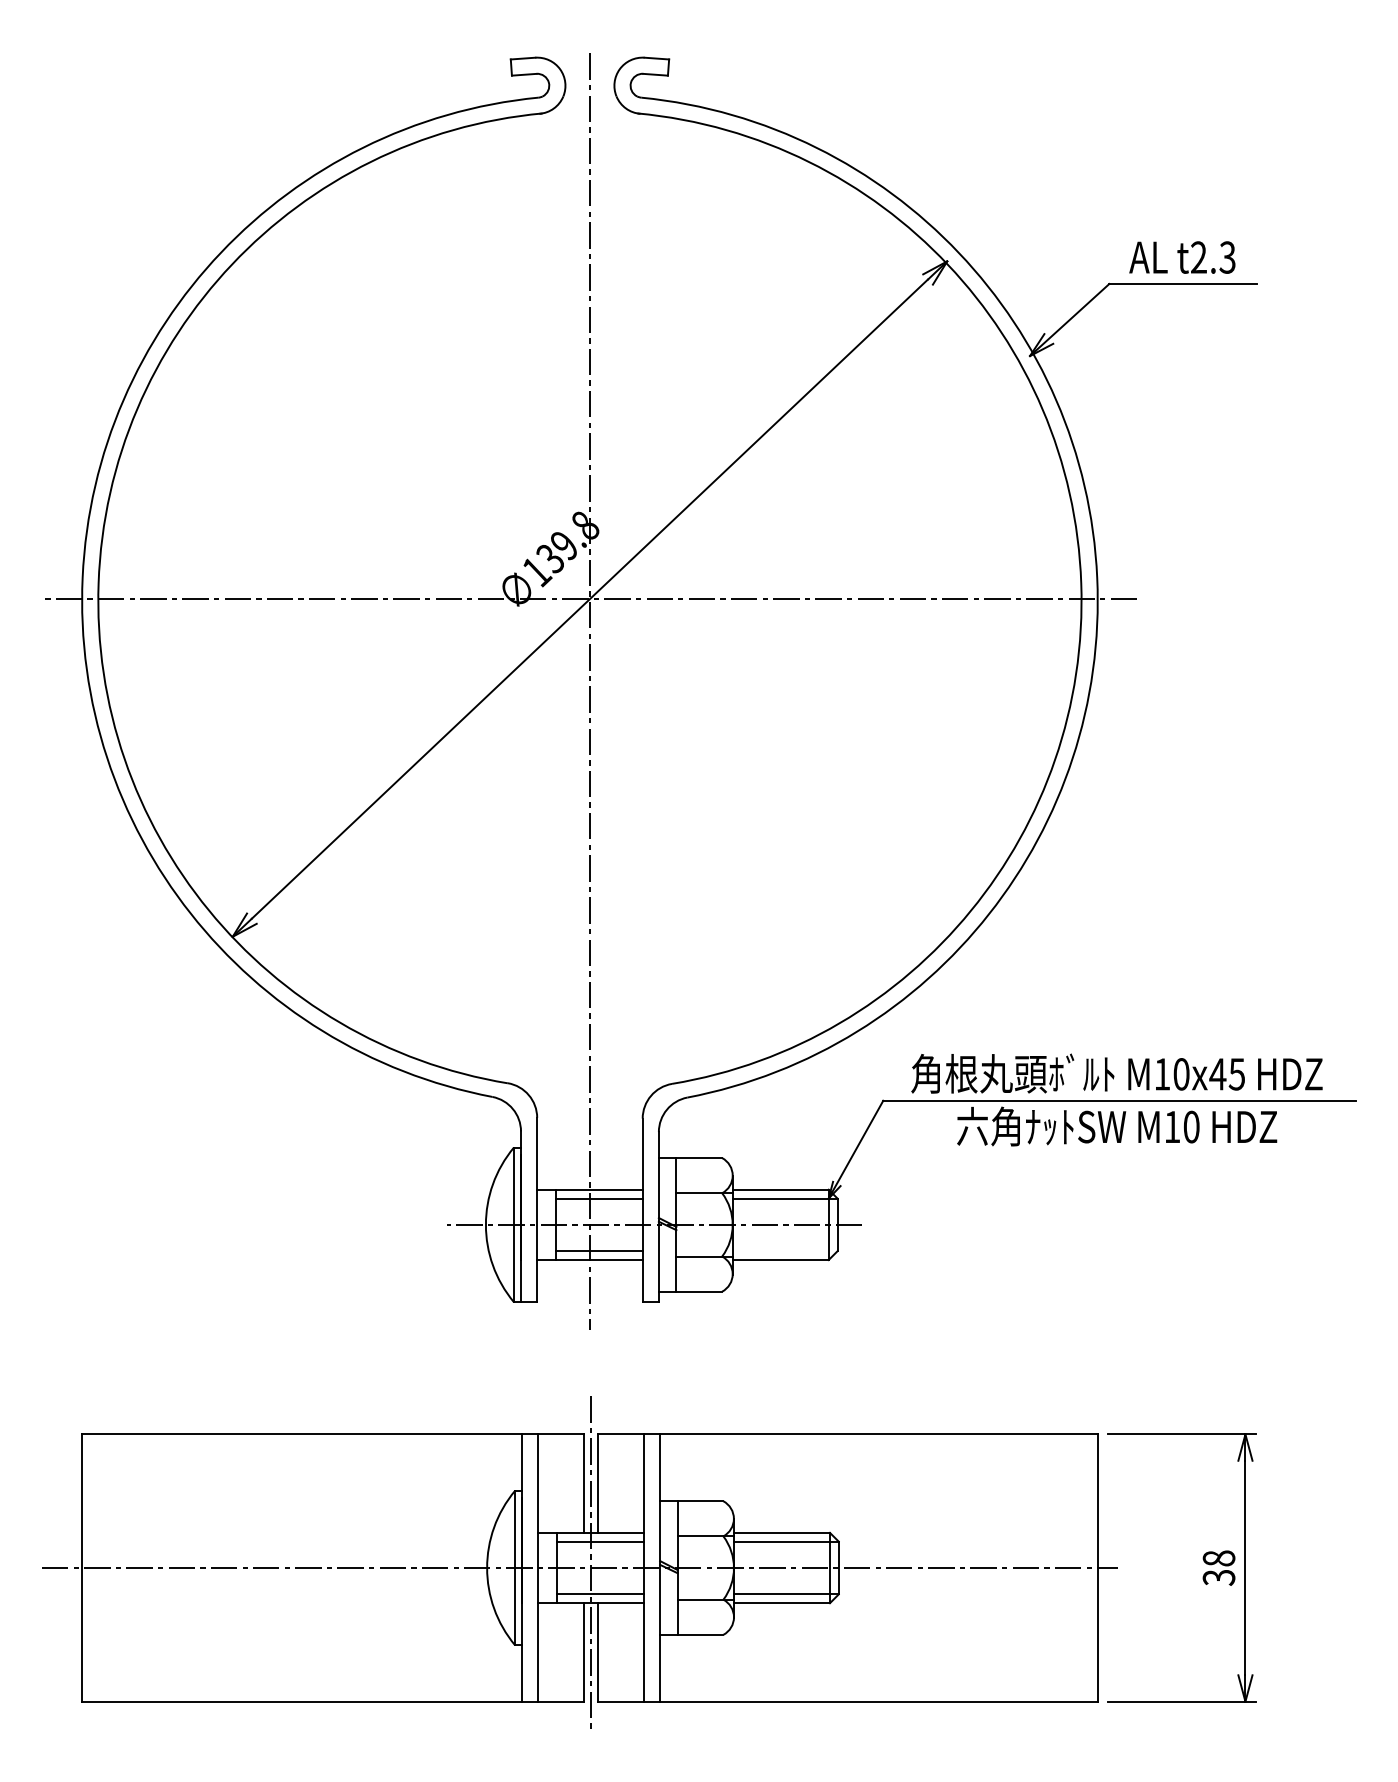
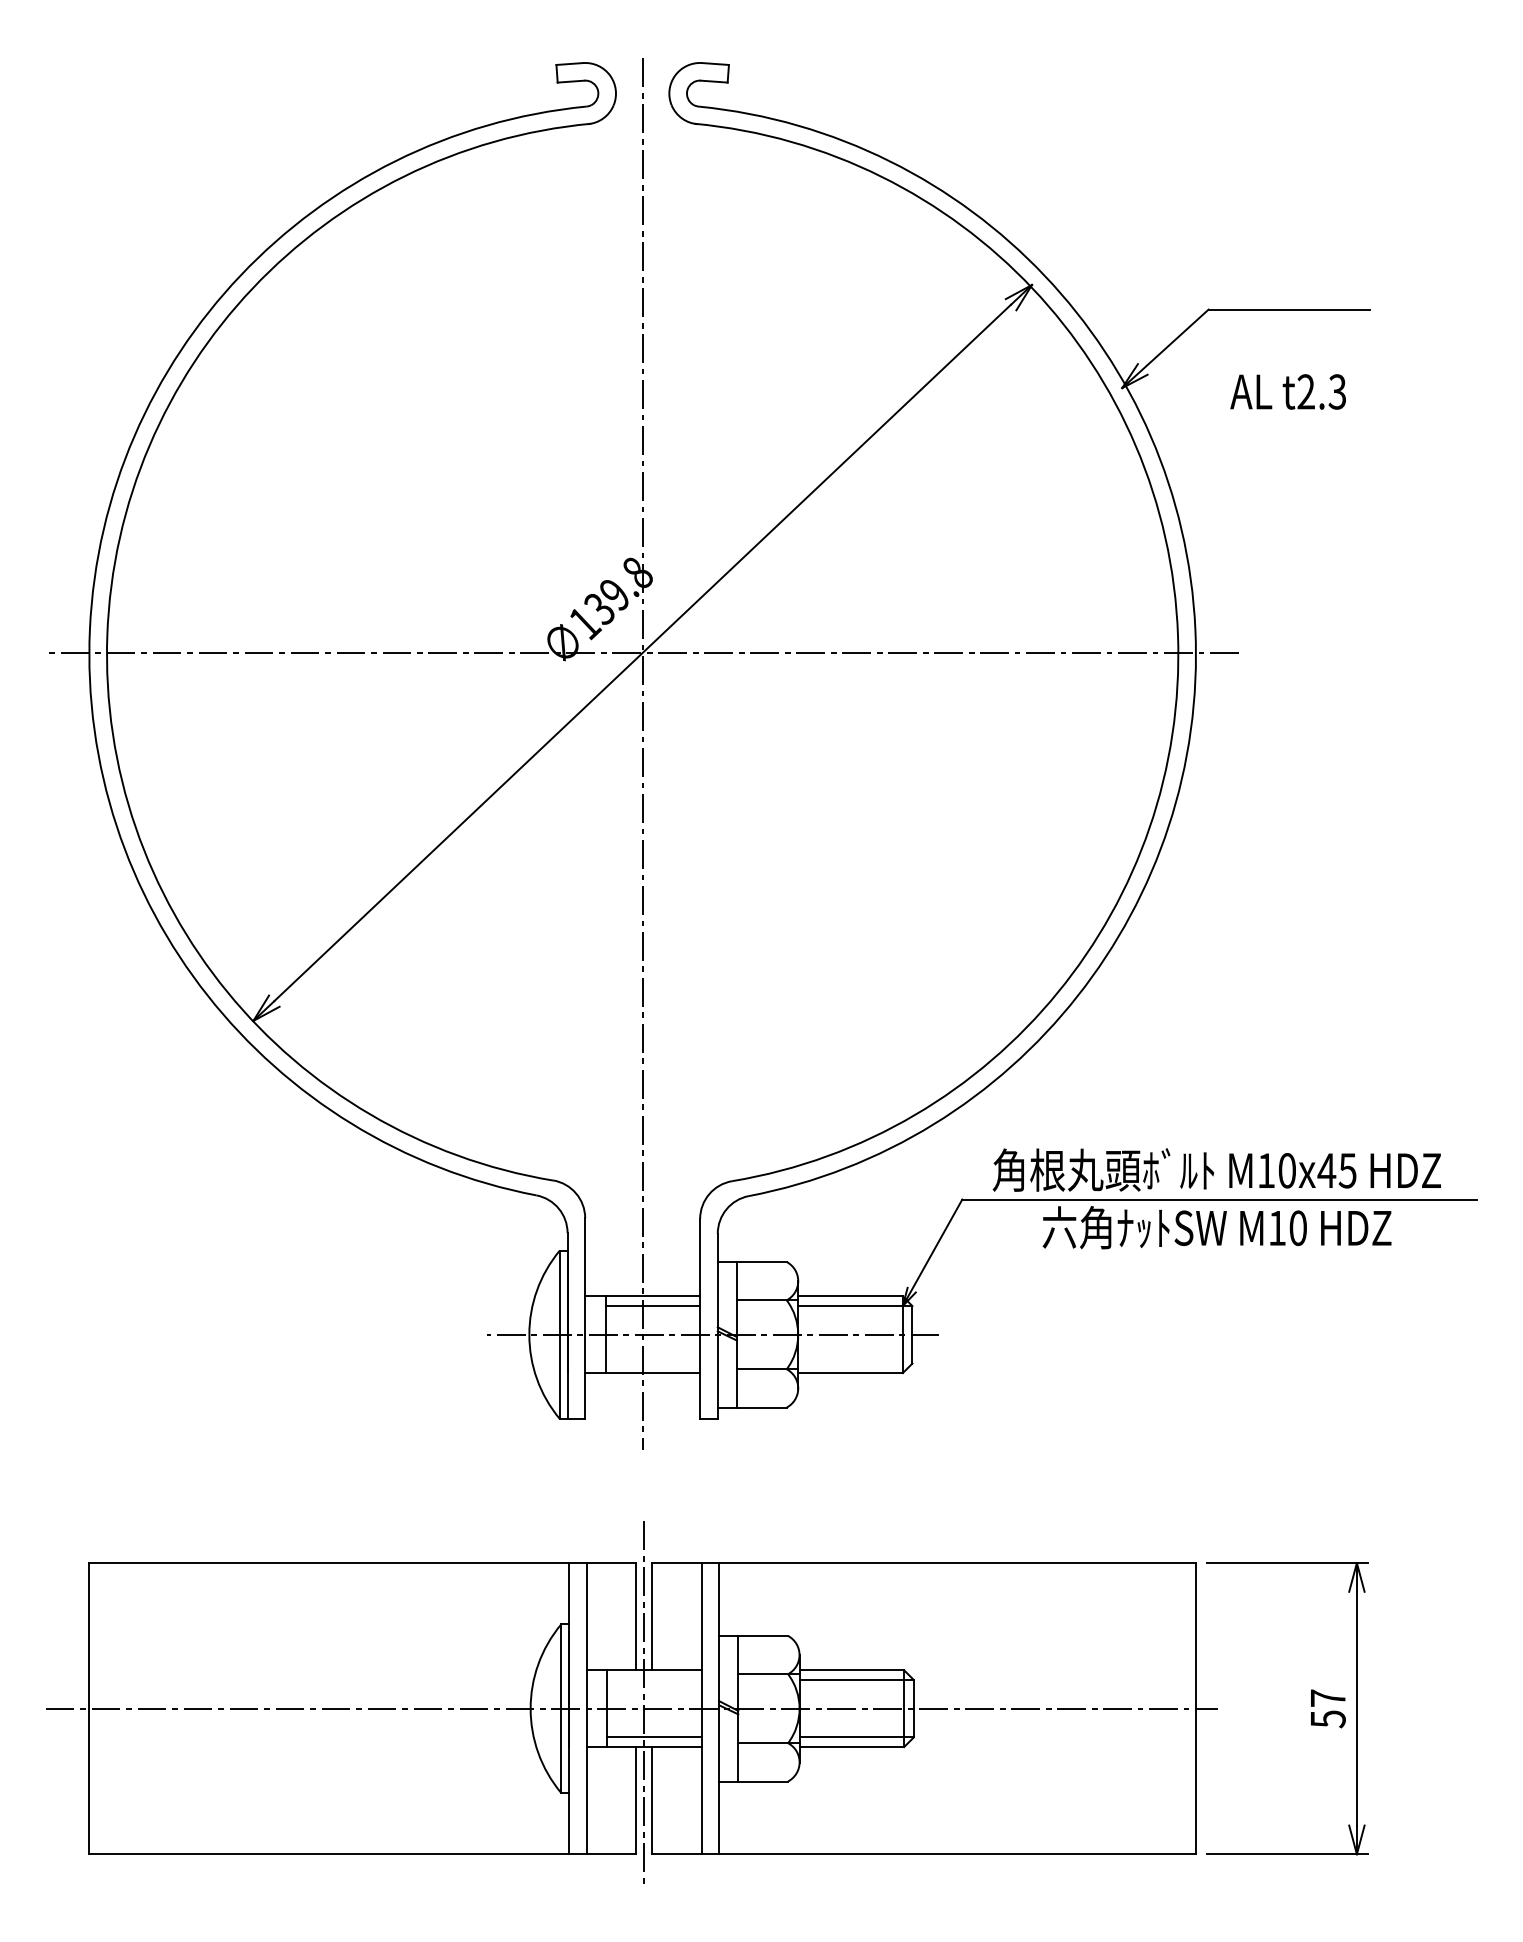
text: (1182, 257) -> (1288, 391), moved
line: (599, 1251) -> (653, 1363), removed
line: (600, 1541) -> (654, 1679), removed
text: (1218, 1567) -> (1327, 1708), 38 -> 57

